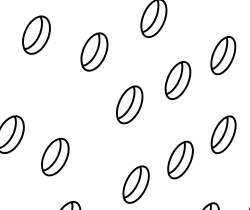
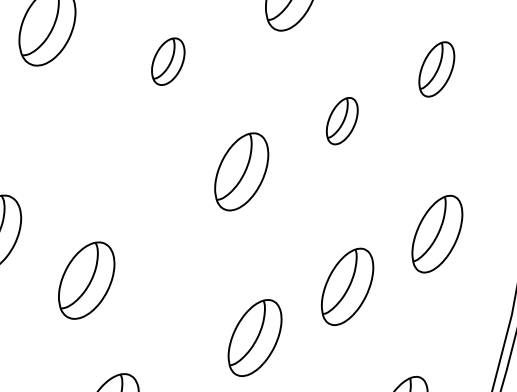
part: (94, 51) -> (168, 60), size x0.6
part: (223, 55) -> (437, 68), size x0.7
part: (177, 80) -> (341, 121), size x0.6

